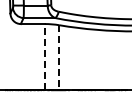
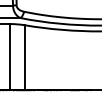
line: (44, 56) -> (9, 56), dashed -> solid
line: (59, 58) -> (24, 58), dashed -> solid

